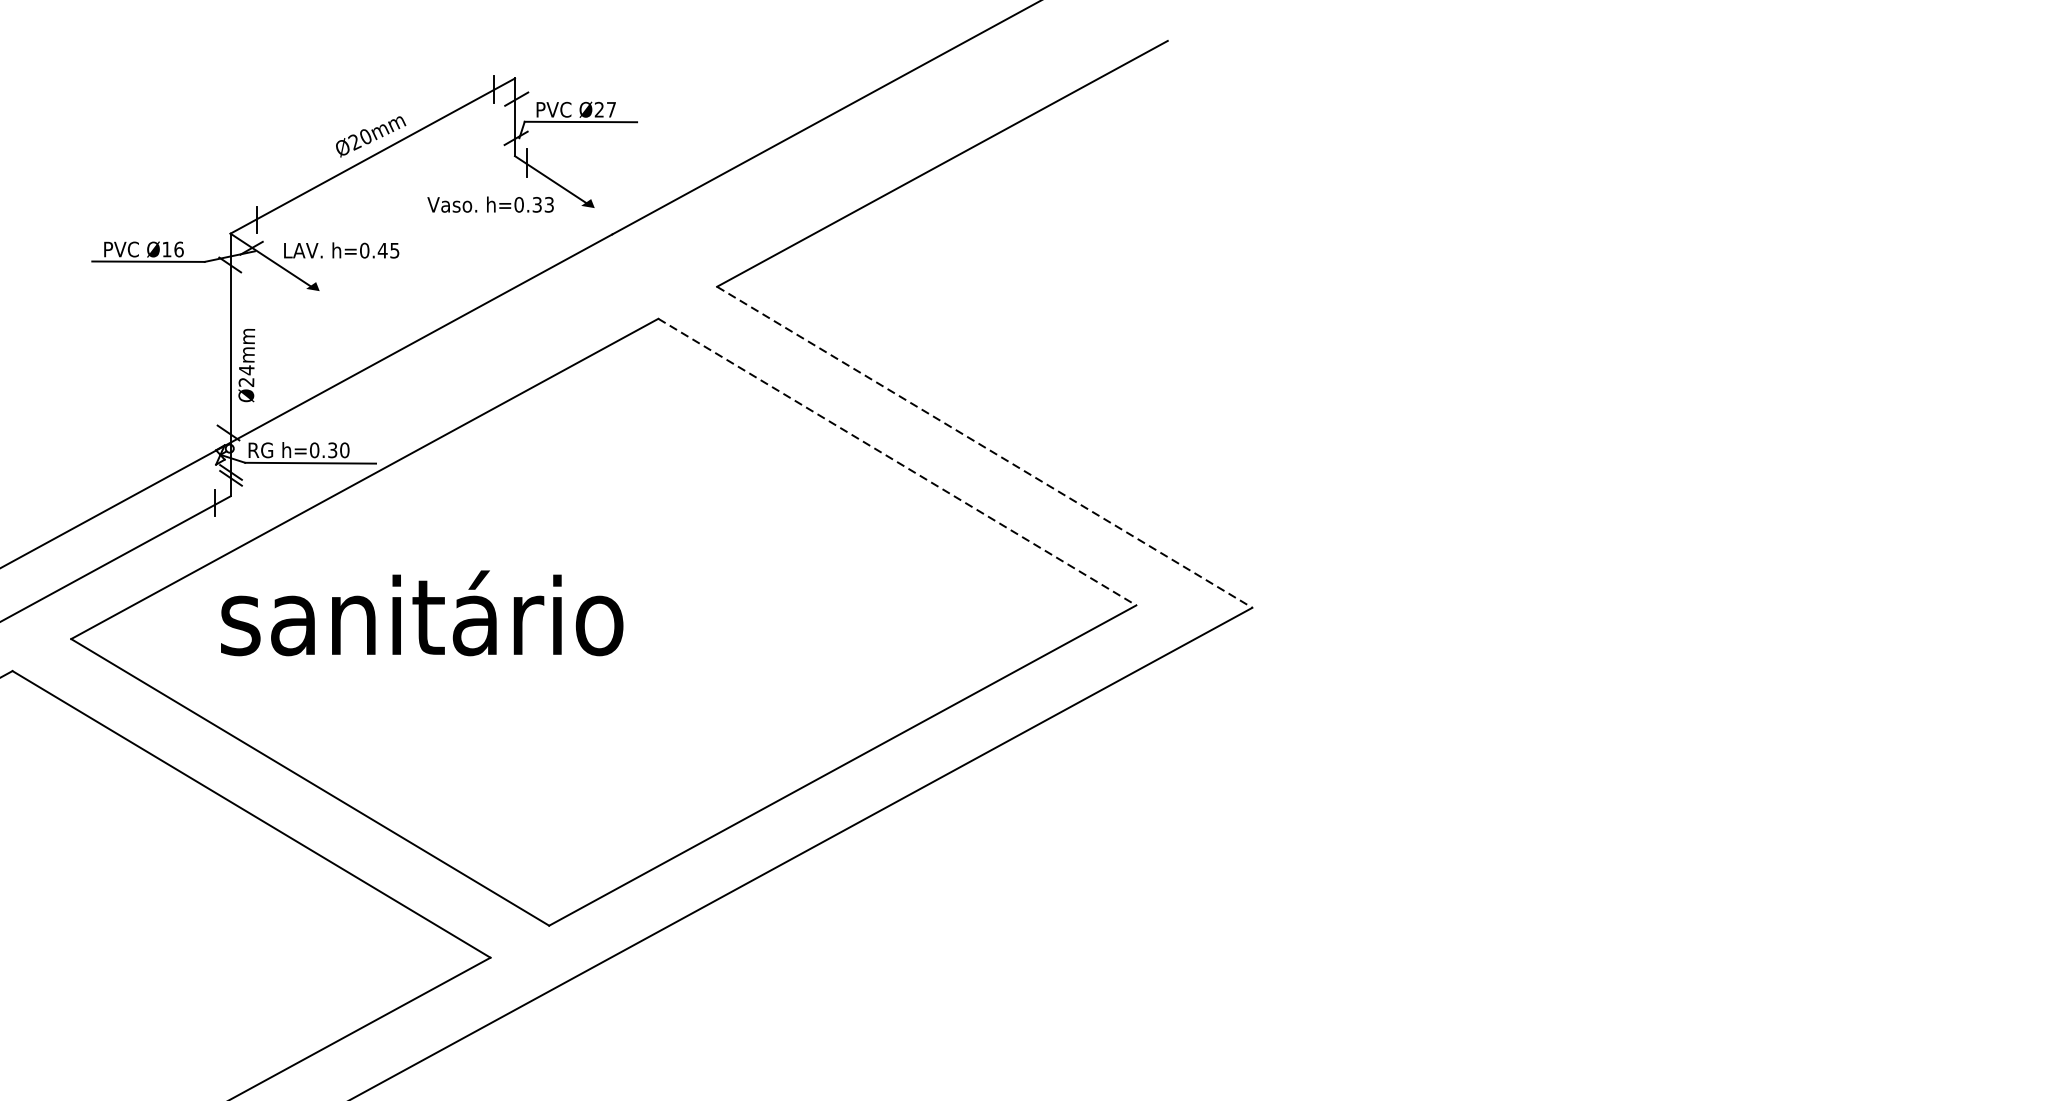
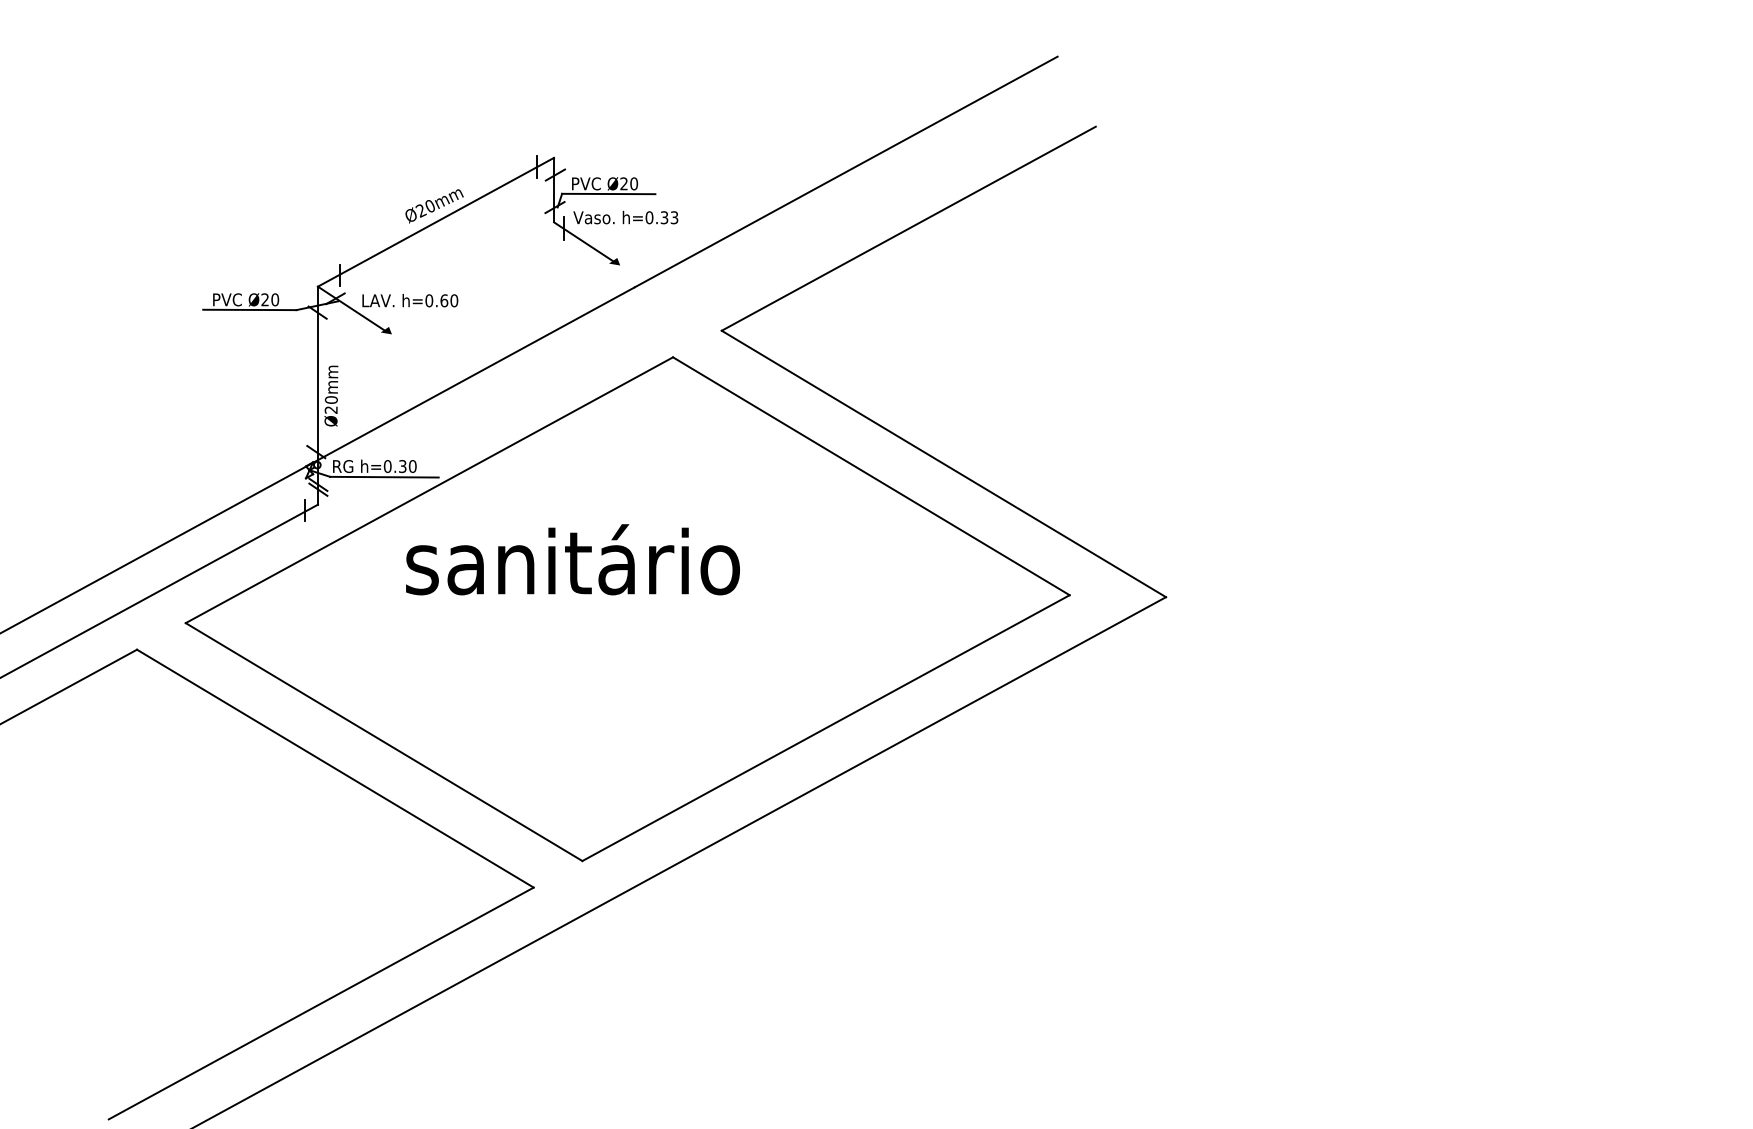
text: (611, 109) -> (634, 183), Ø27 -> Ø20
text: (490, 204) -> (625, 217), moved
text: (173, 249) -> (270, 299), Ø16 -> Ø20
text: (389, 250) -> (449, 300), h=0.45 -> h=0.60
text: (245, 370) -> (330, 400), Ø24mm -> Ø20mm
line: (985, 447) -> (944, 464), dashed -> solid
line: (897, 462) -> (871, 476), dashed -> solid
text: (421, 612) -> (572, 559), moved

